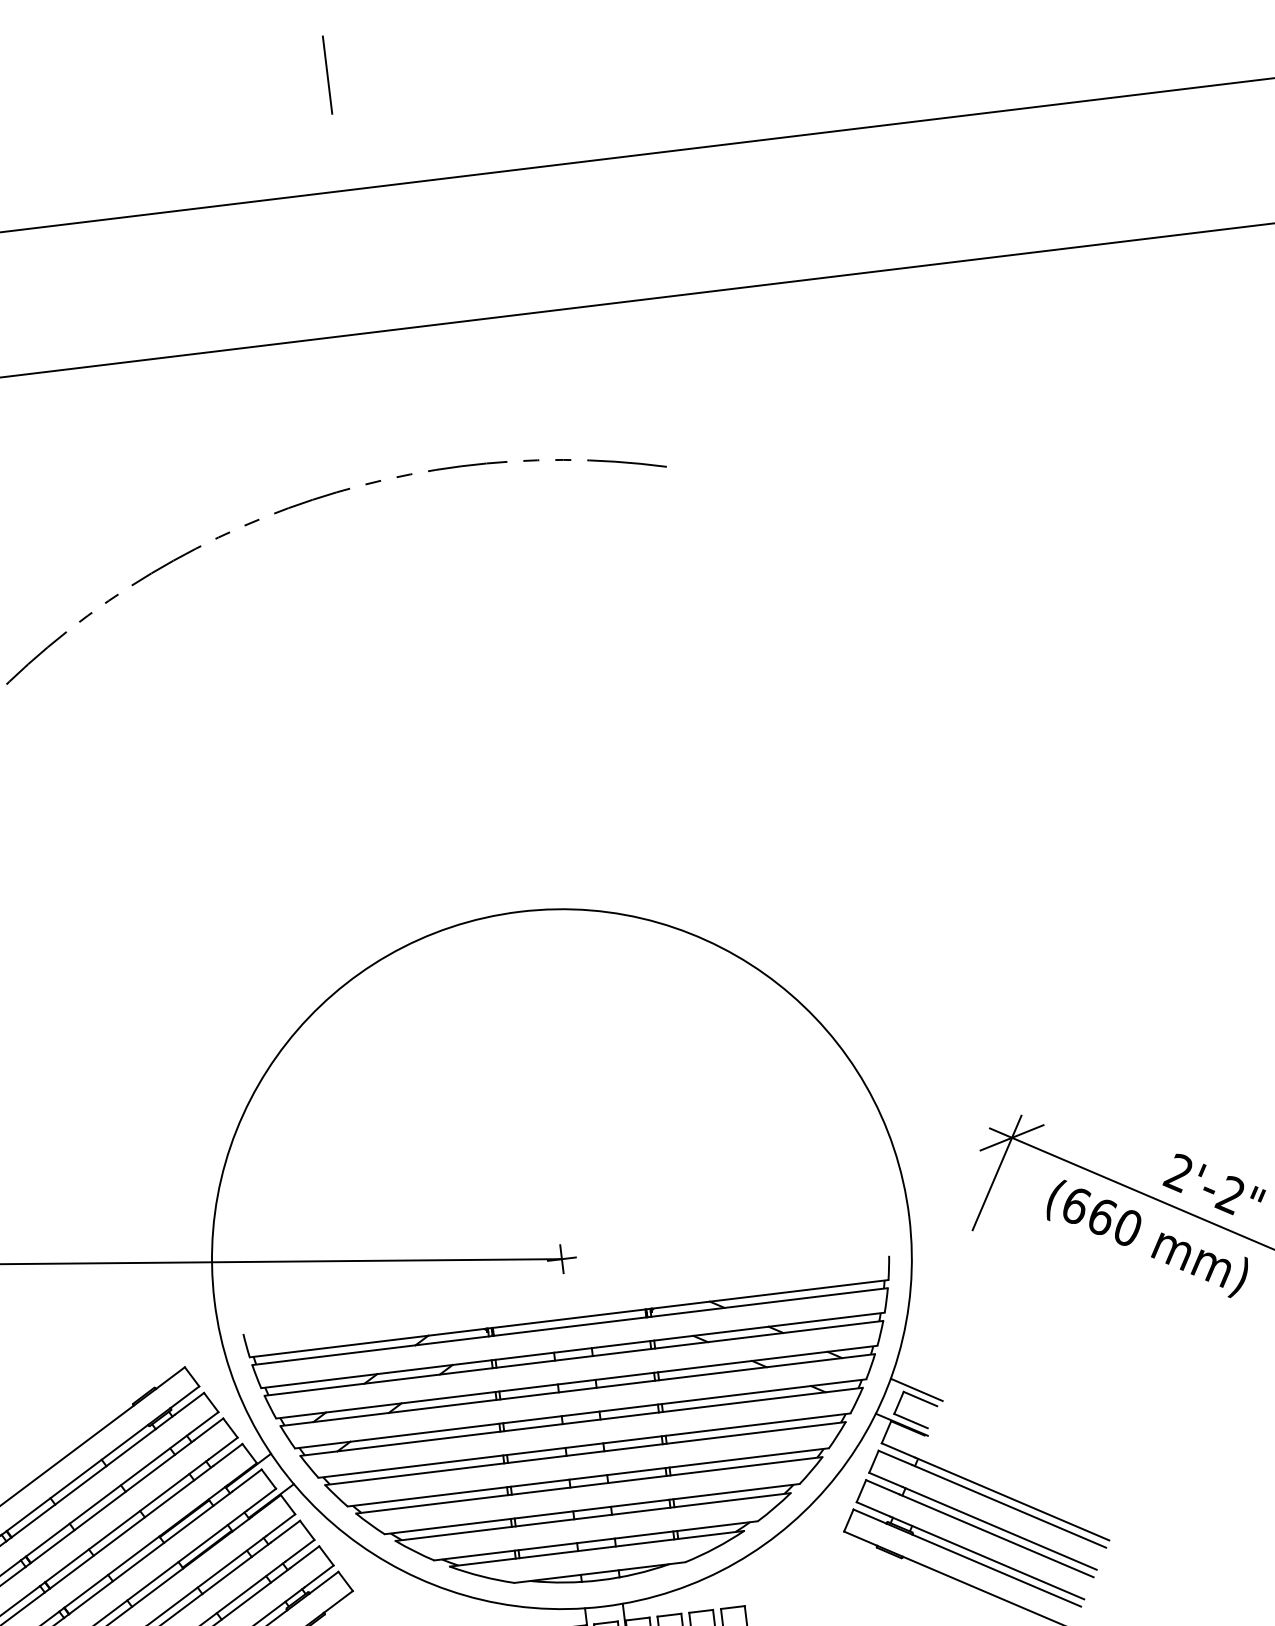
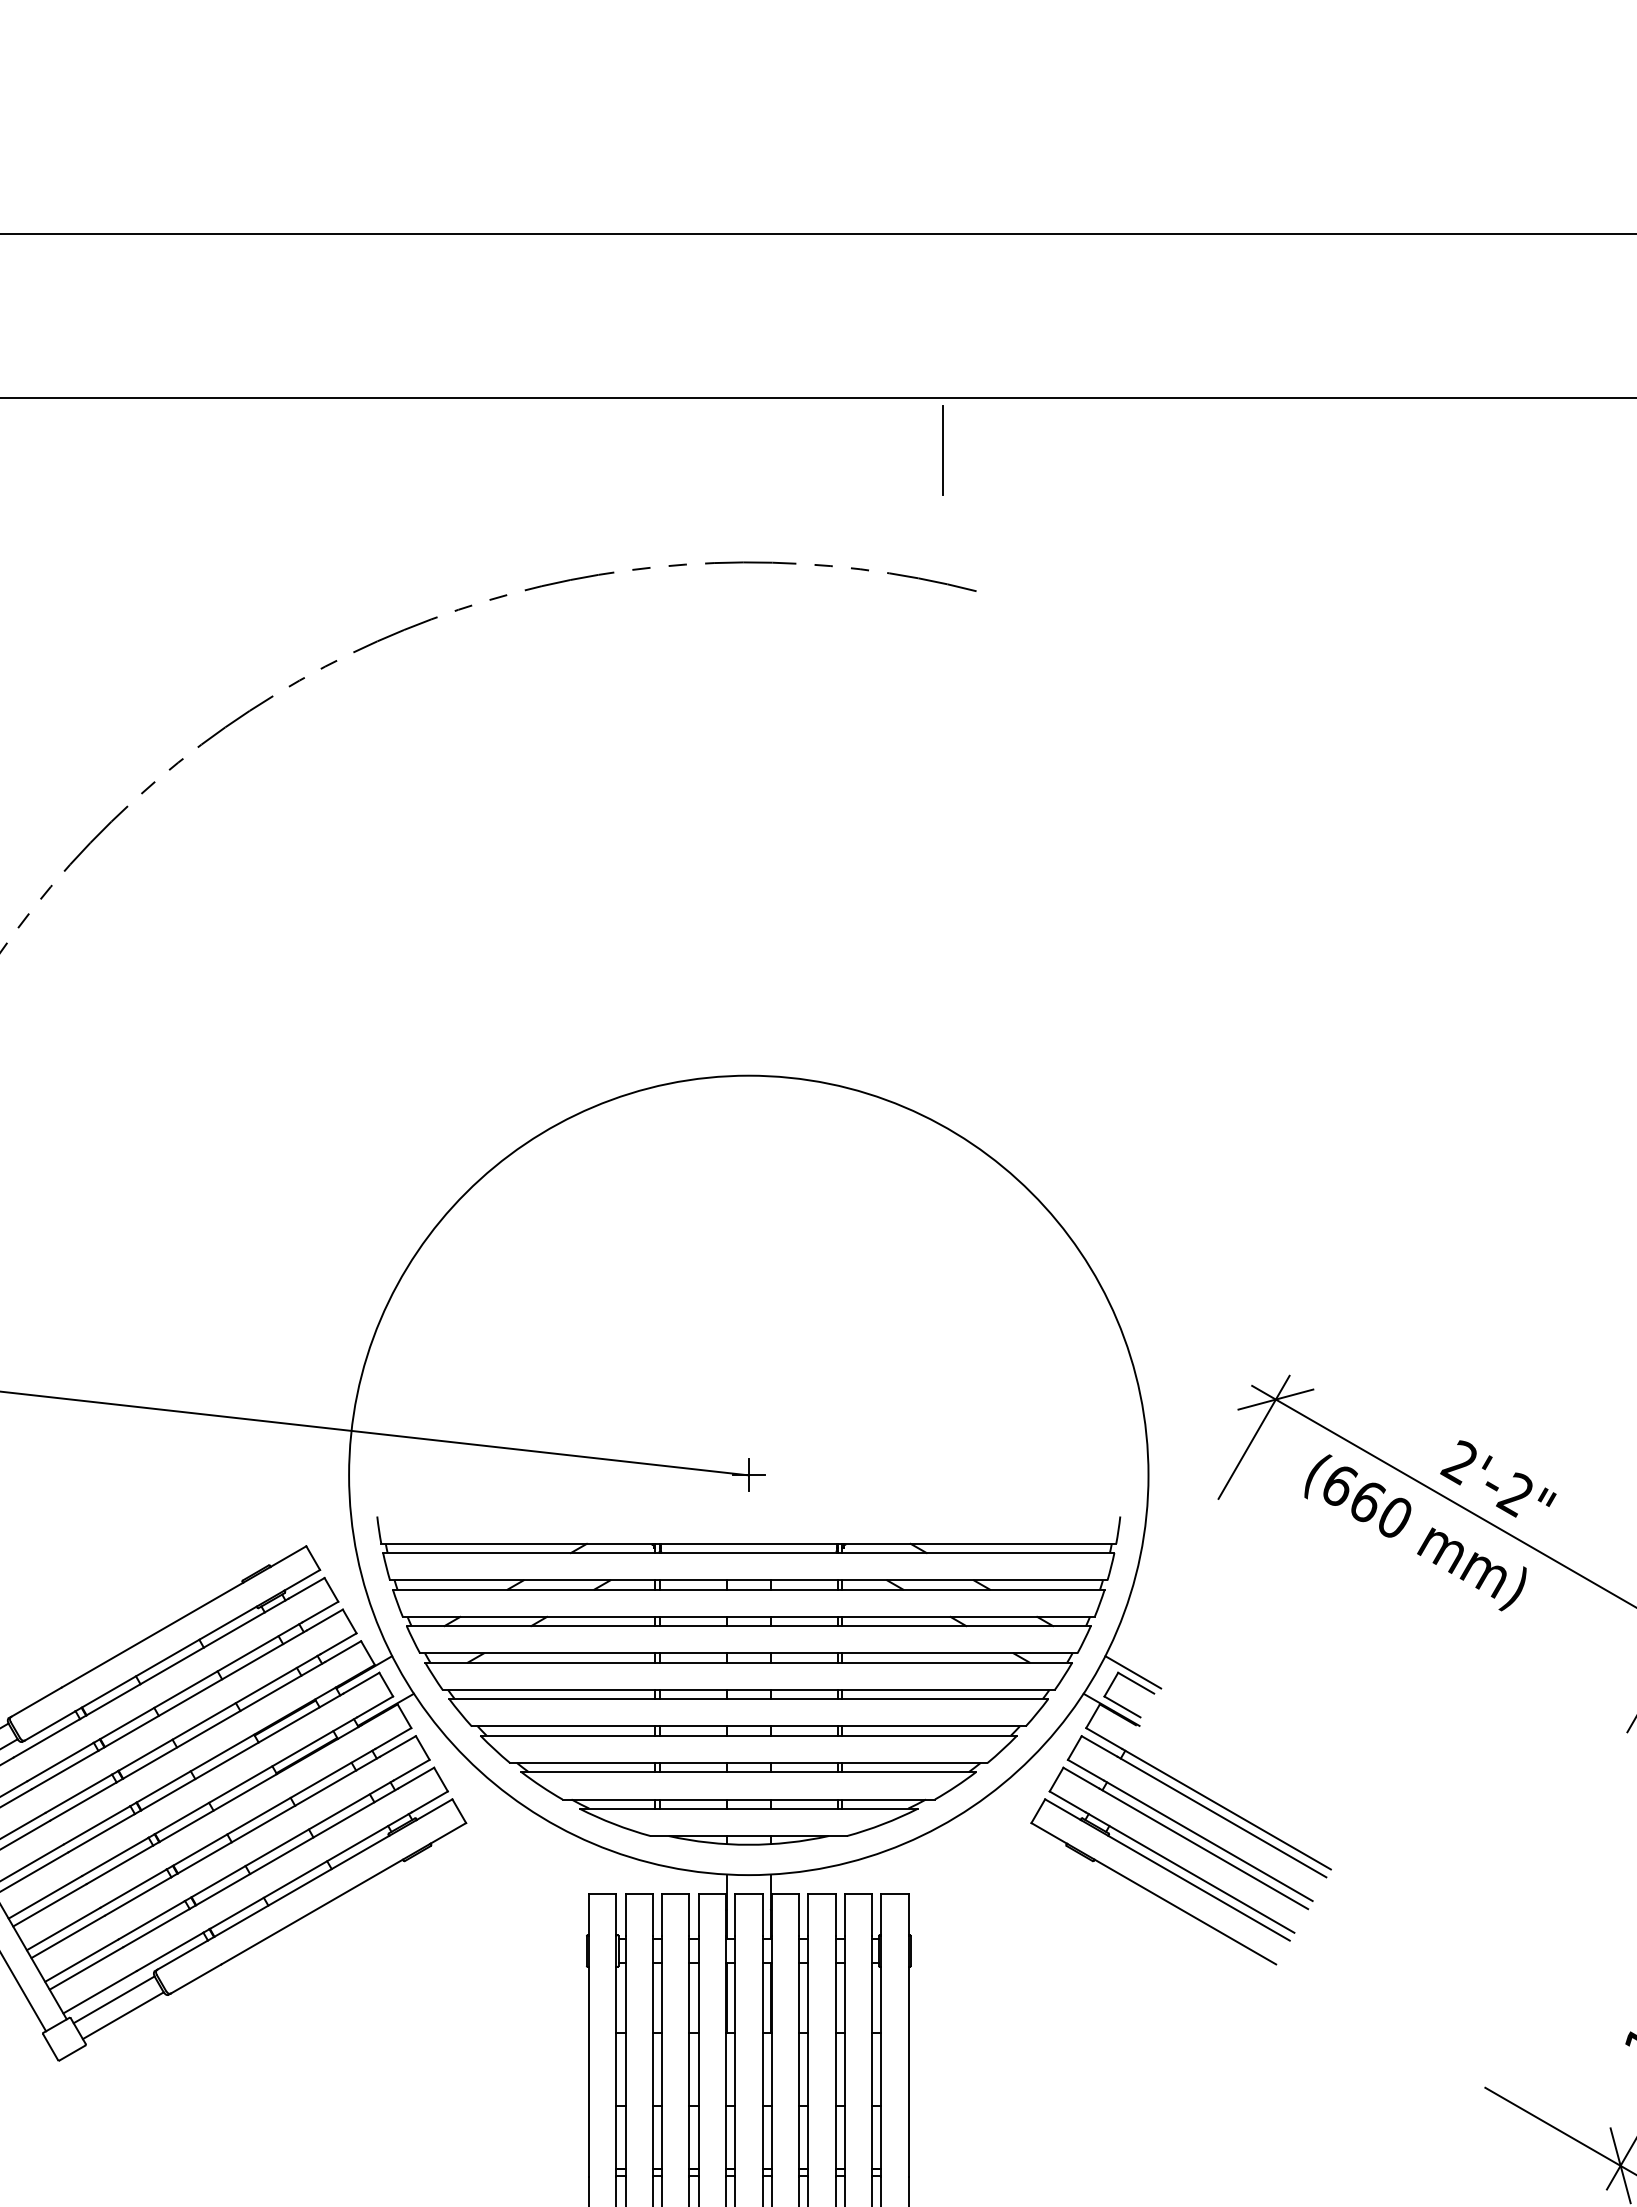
line: (327, 75) -> (942, 450), moved

